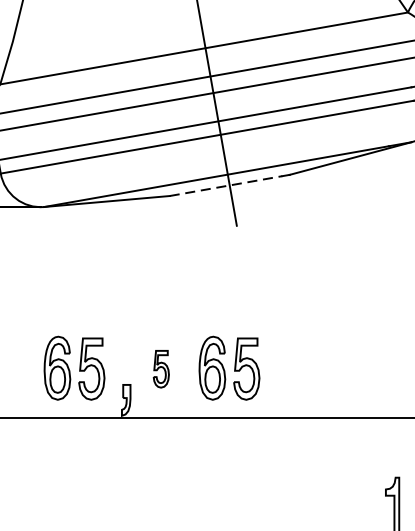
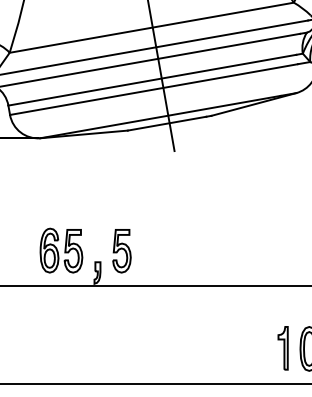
line: (226, 185) -> (167, 123), dashed -> solid
part: (229, 368) -> (169, 250), removed
part: (160, 369) -> (121, 251), size x1.67

